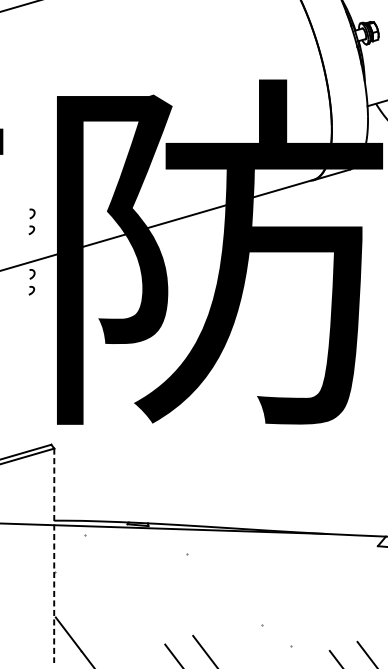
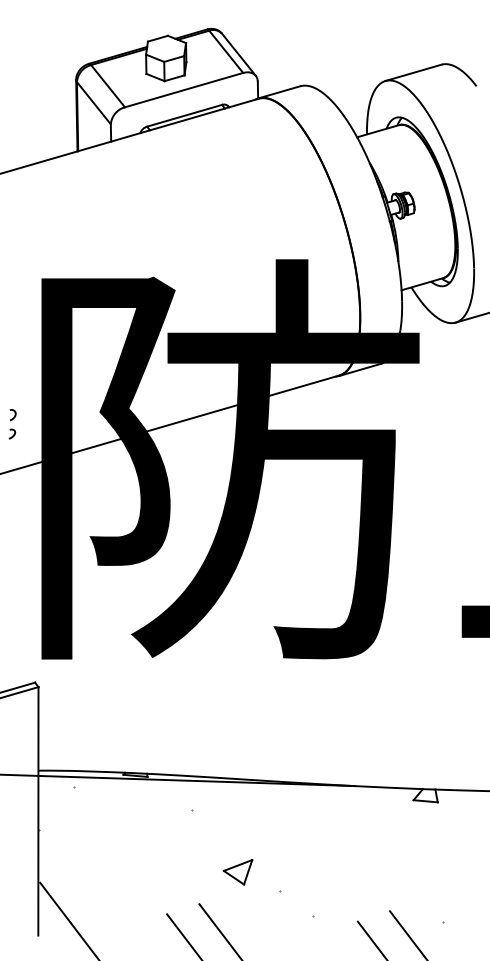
part: (31, 282) -> (12, 494), removed
line: (54, 555) -> (38, 811), dashed -> solid
part: (225, 608) -> (237, 872), added

